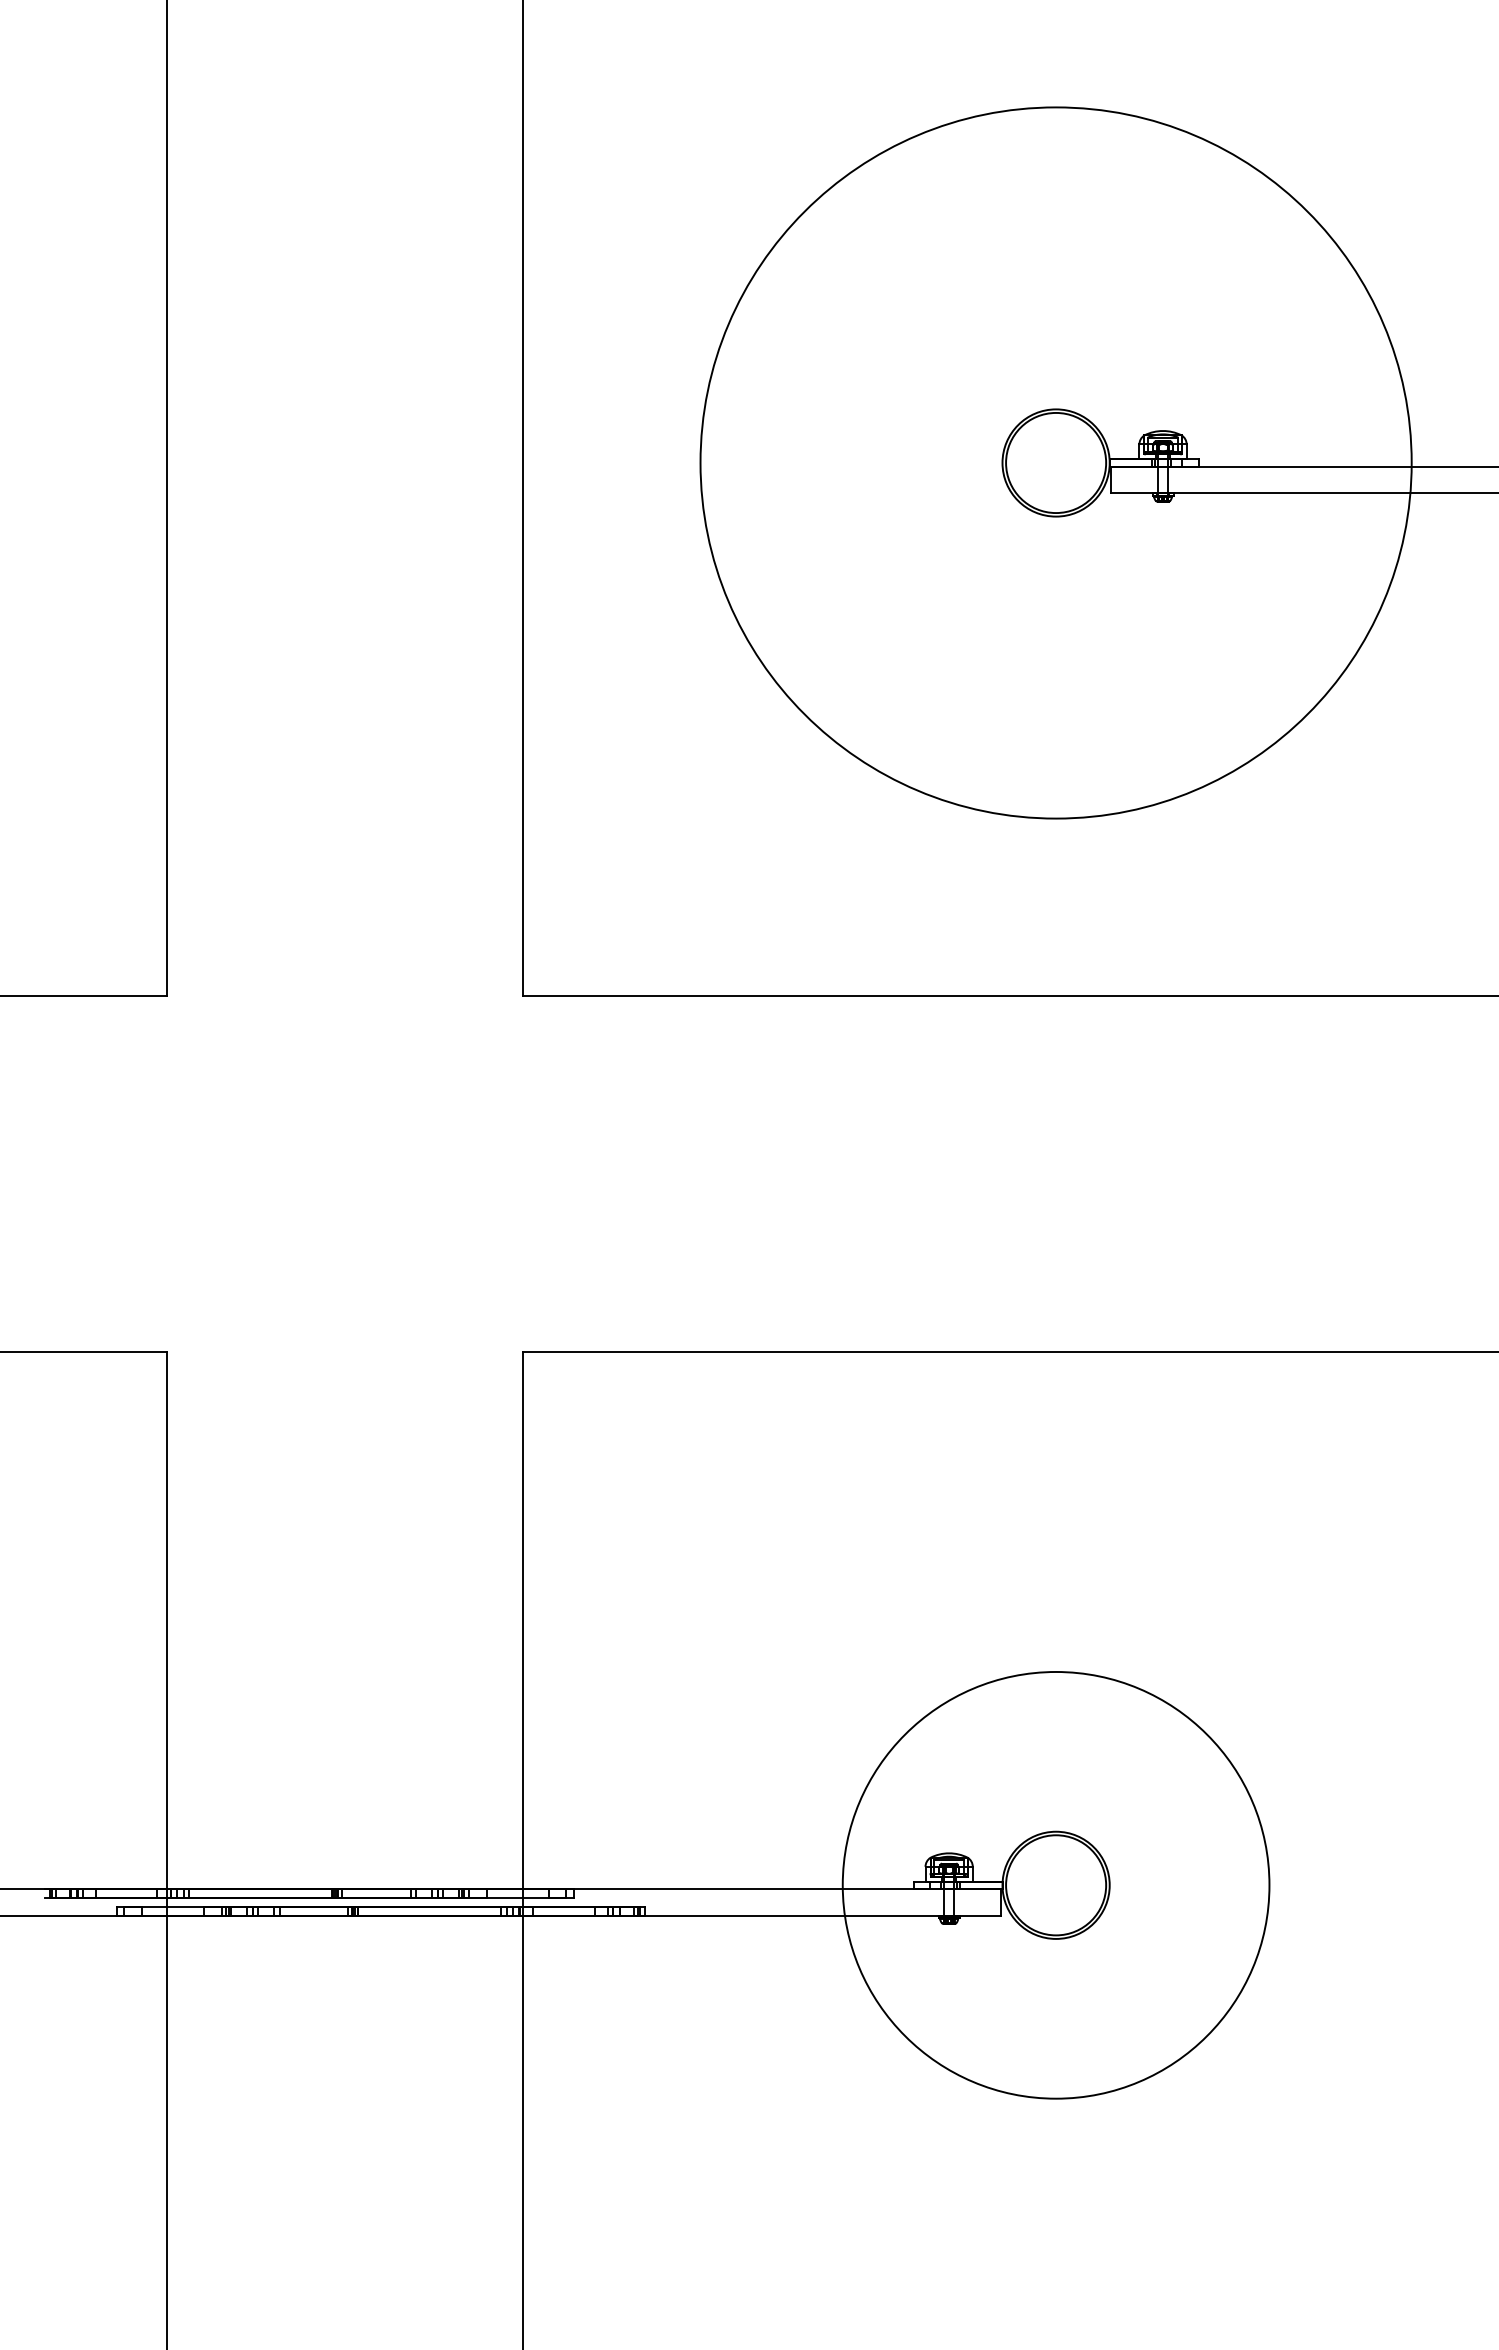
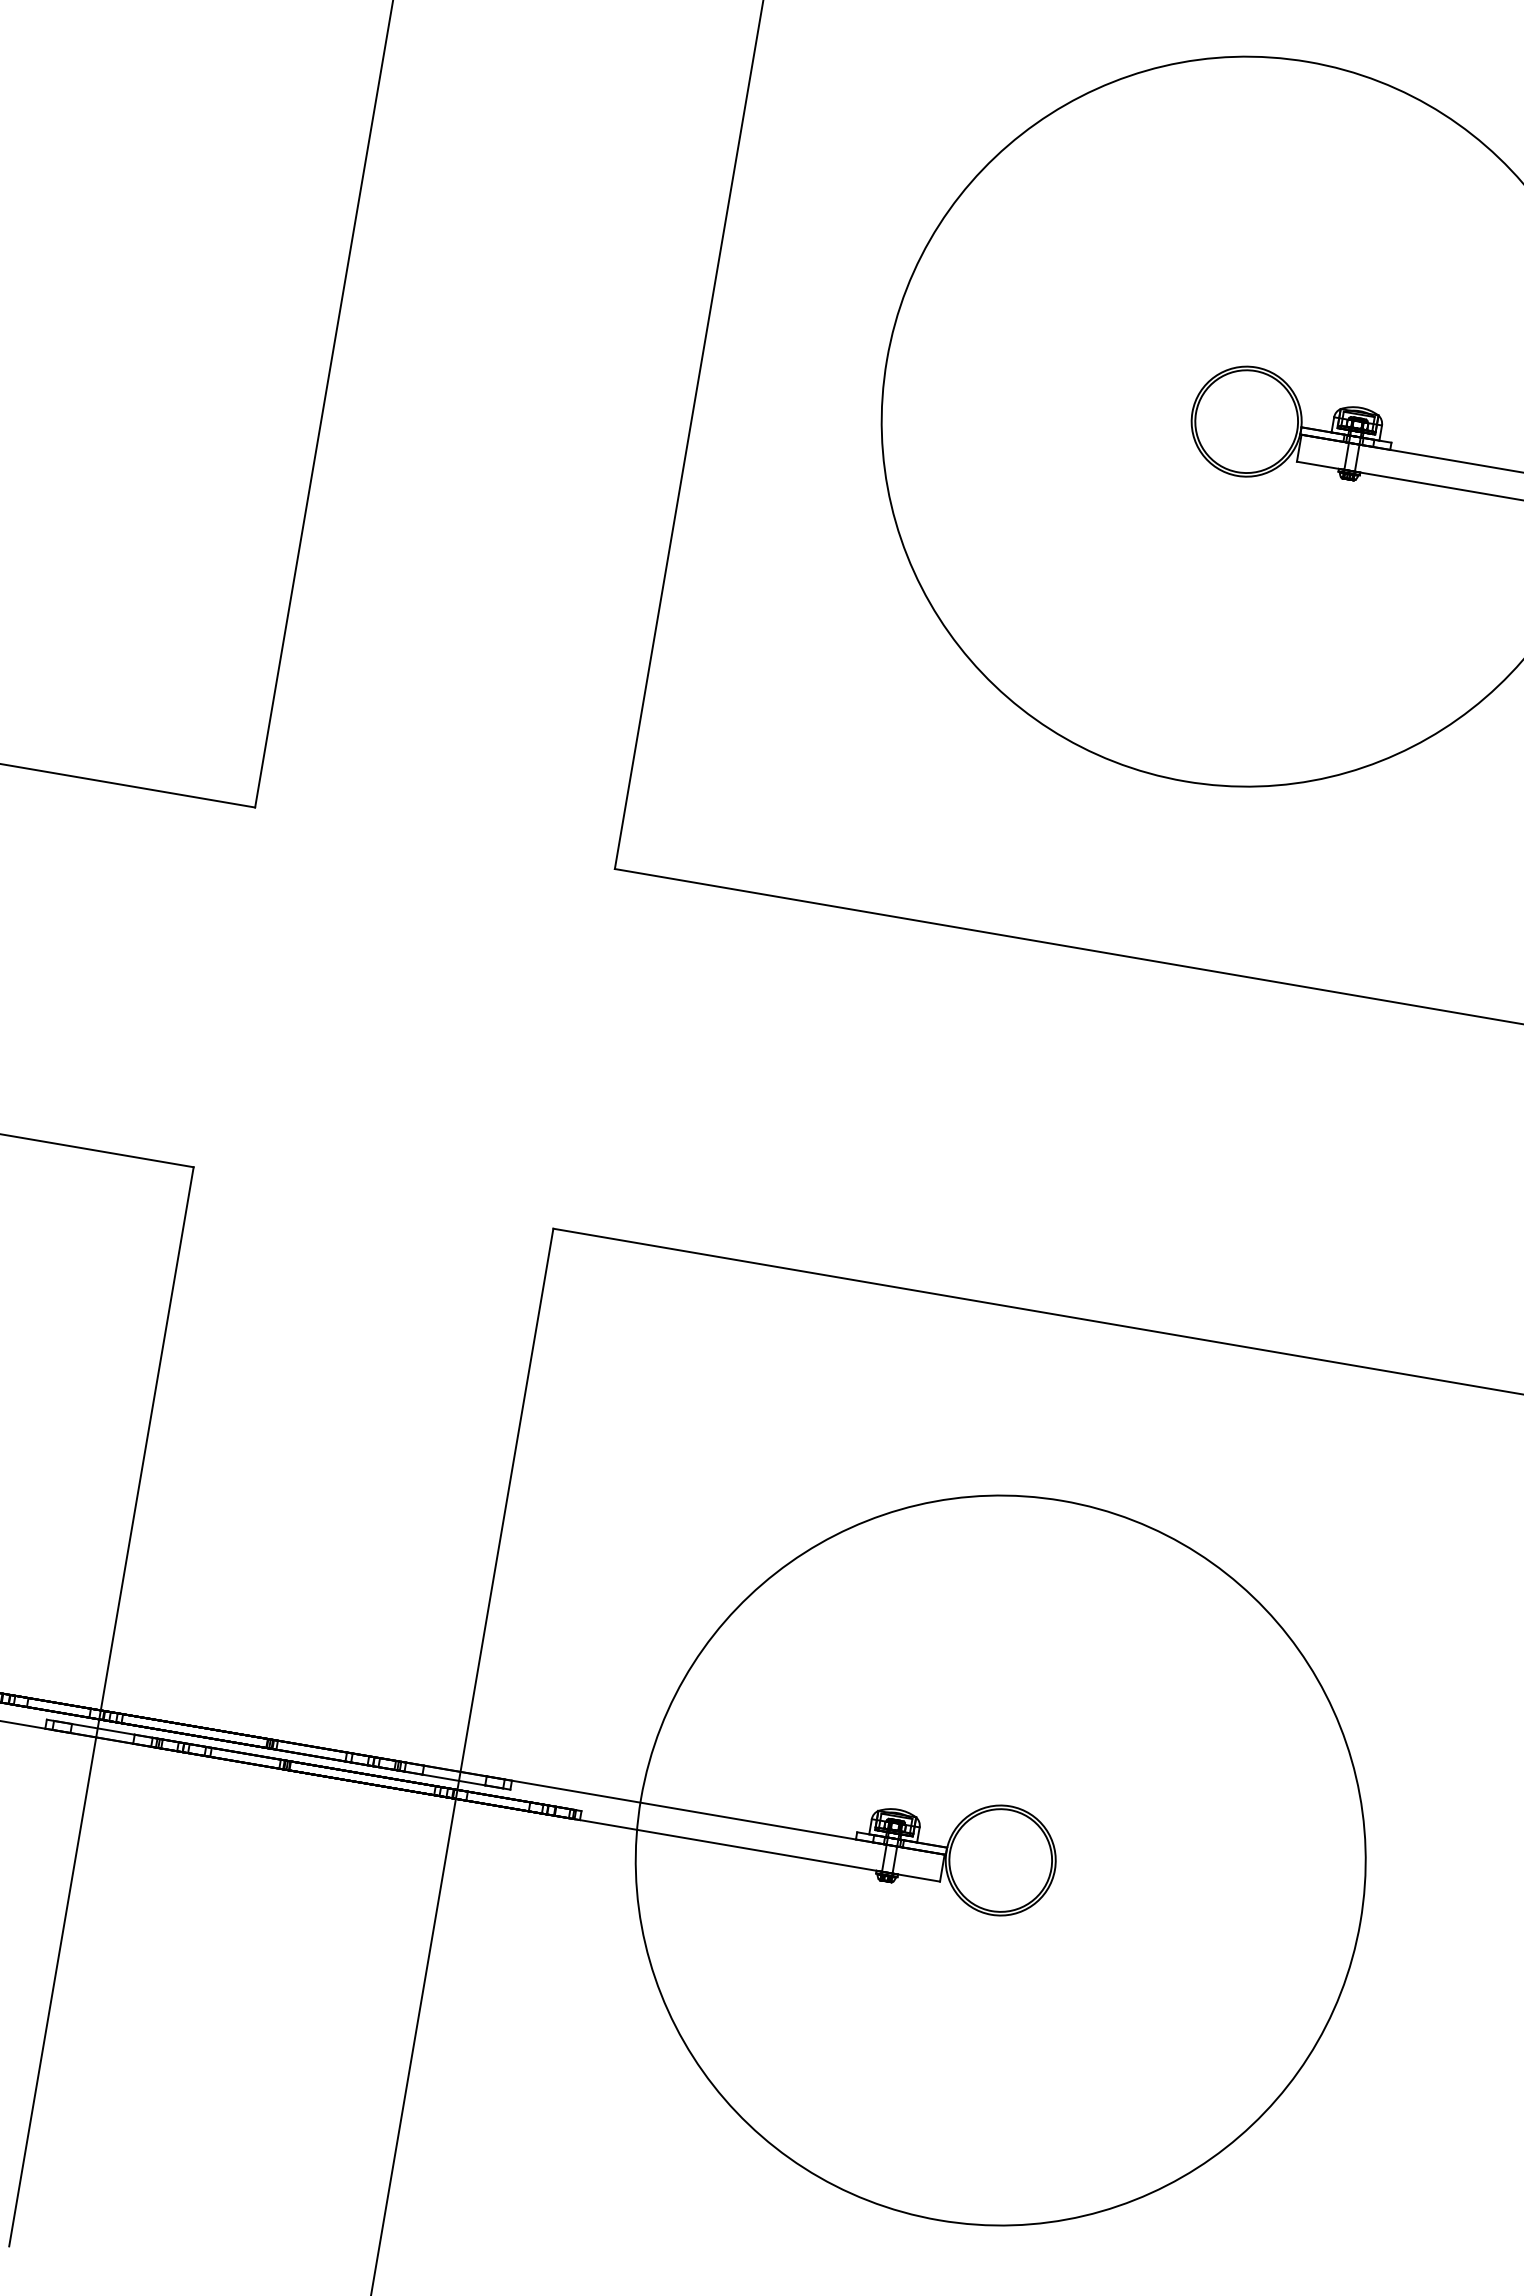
circle: (1055, 1884) -> (1000, 1859), size x1.67

